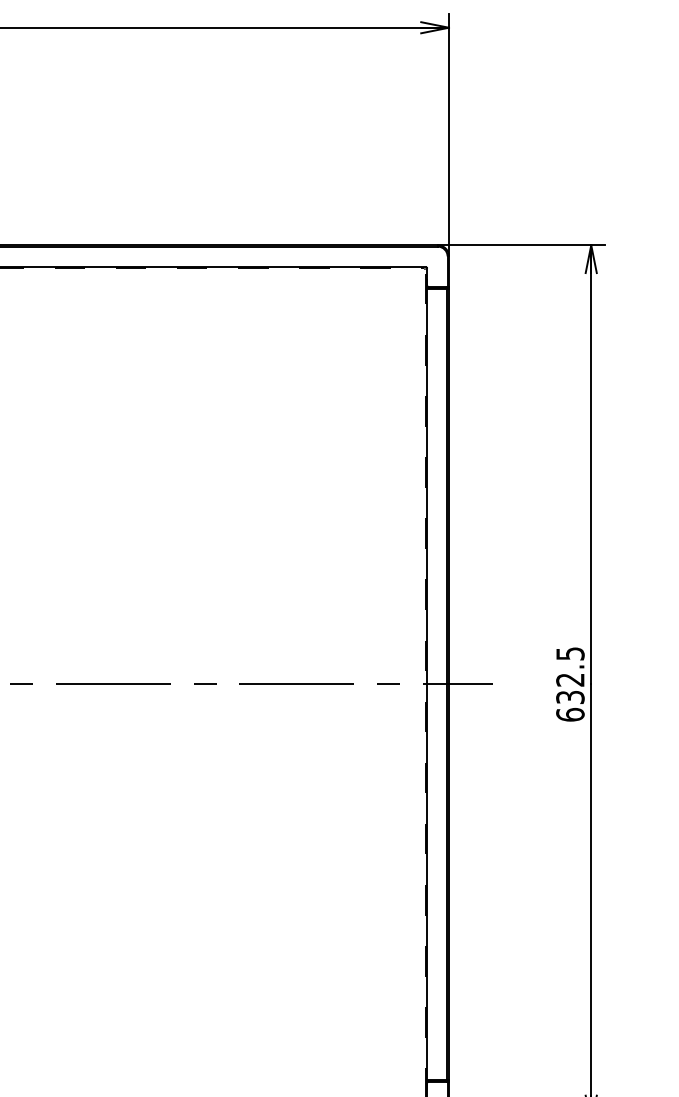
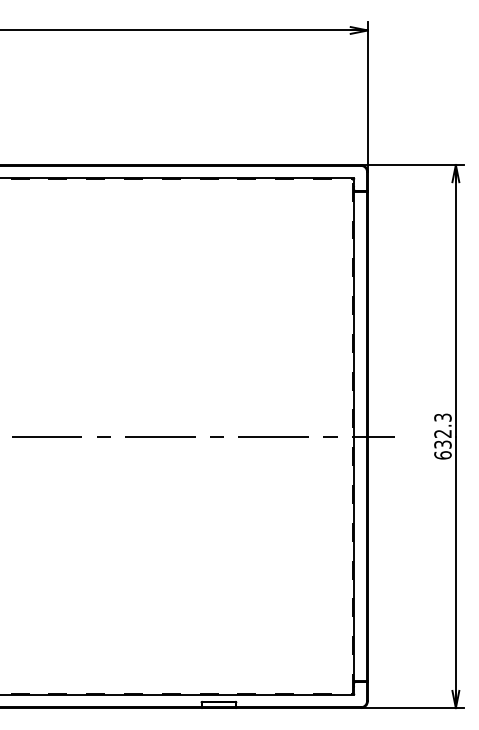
text: (569, 653) -> (442, 417), 632.5 -> 632.3

